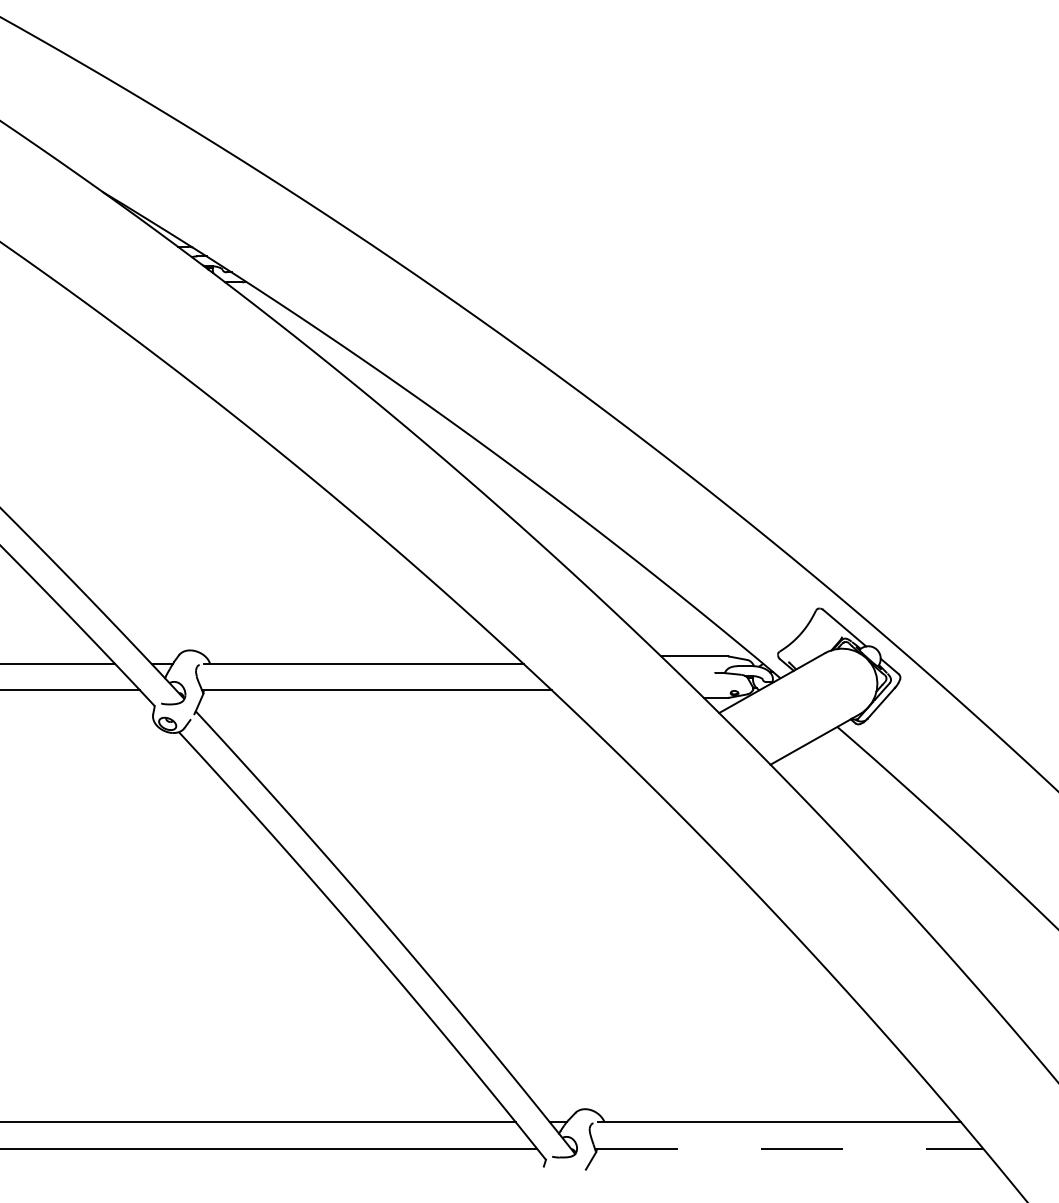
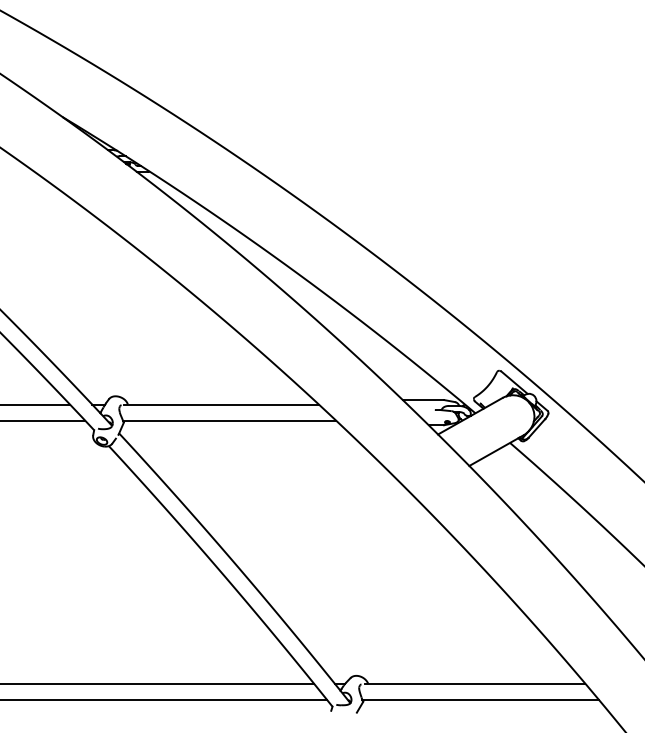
line: (790, 1148) -> (481, 699), dashed -> solid

